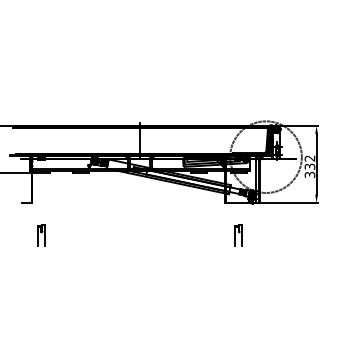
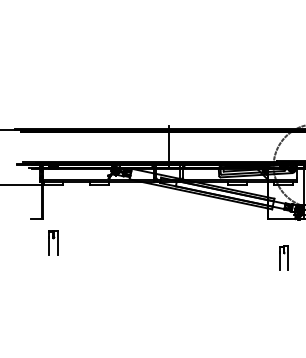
part: (41, 235) -> (53, 242), moved

